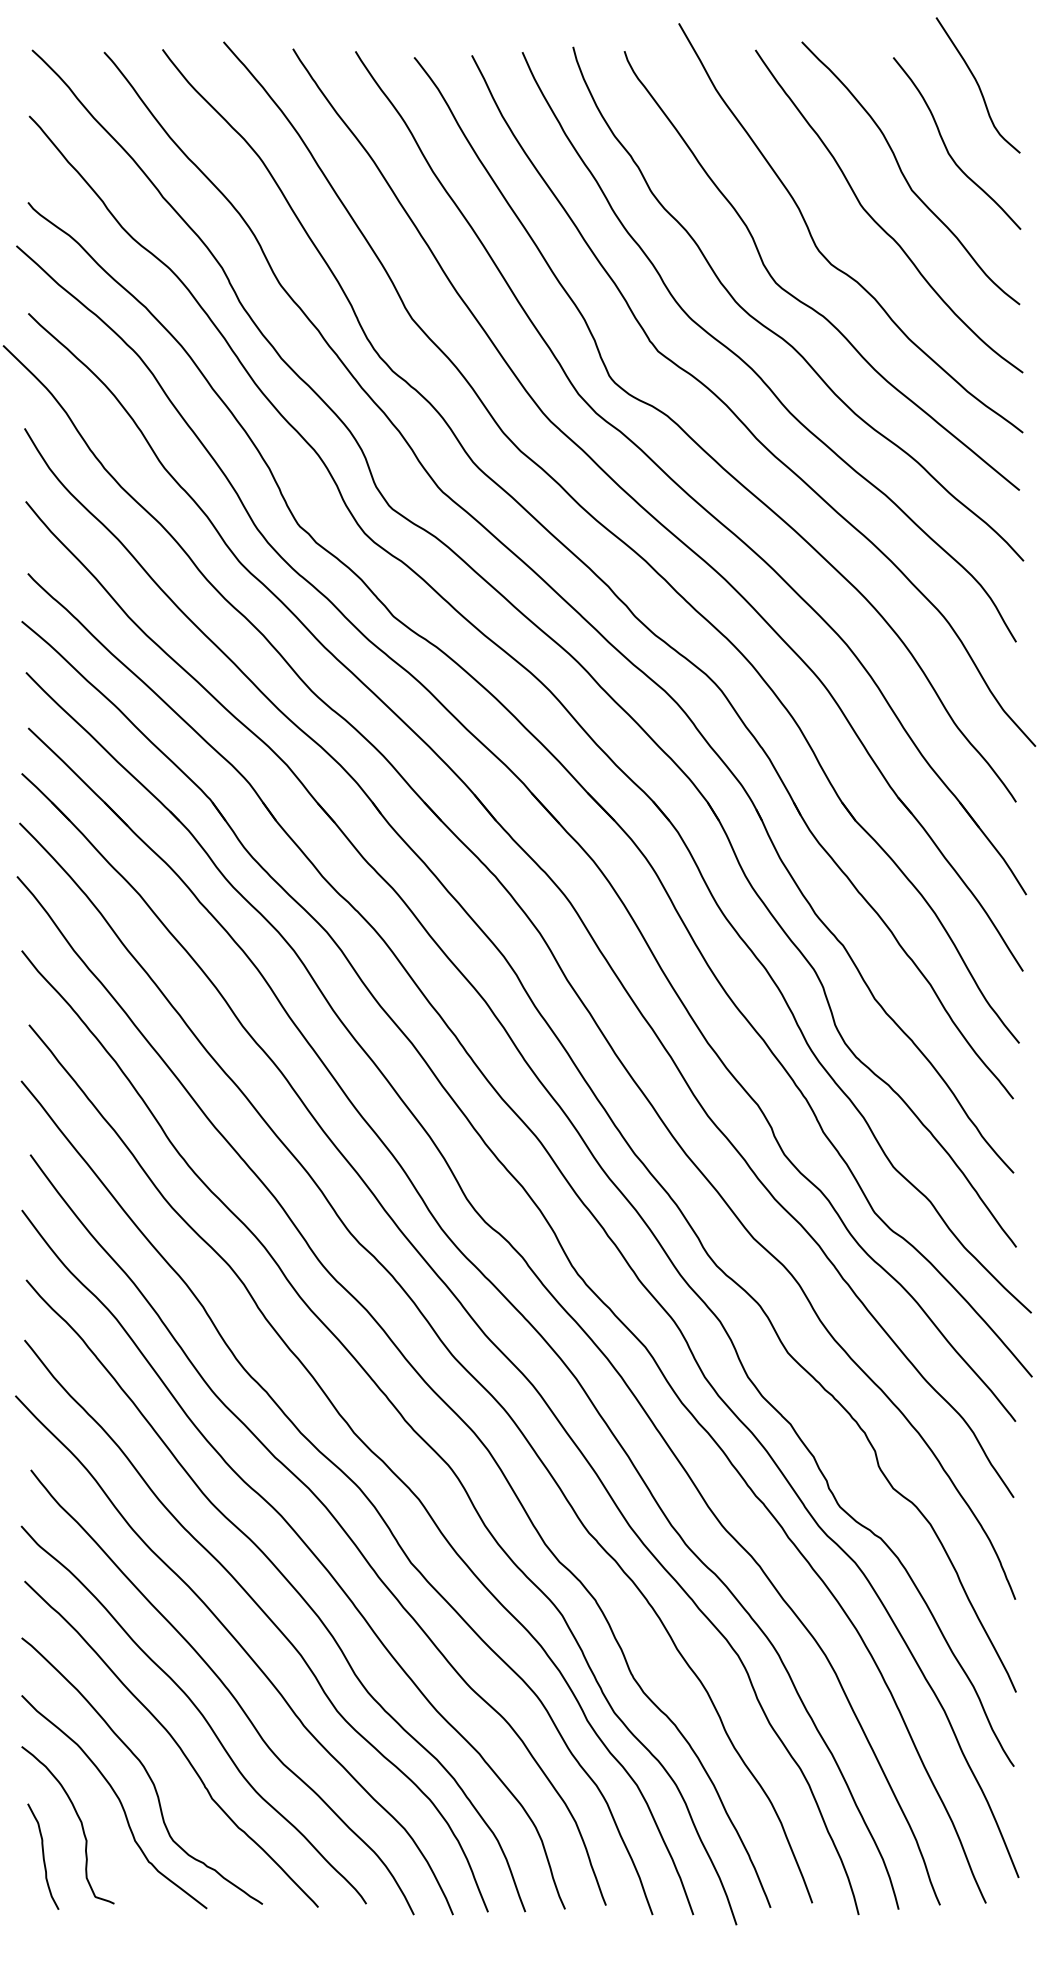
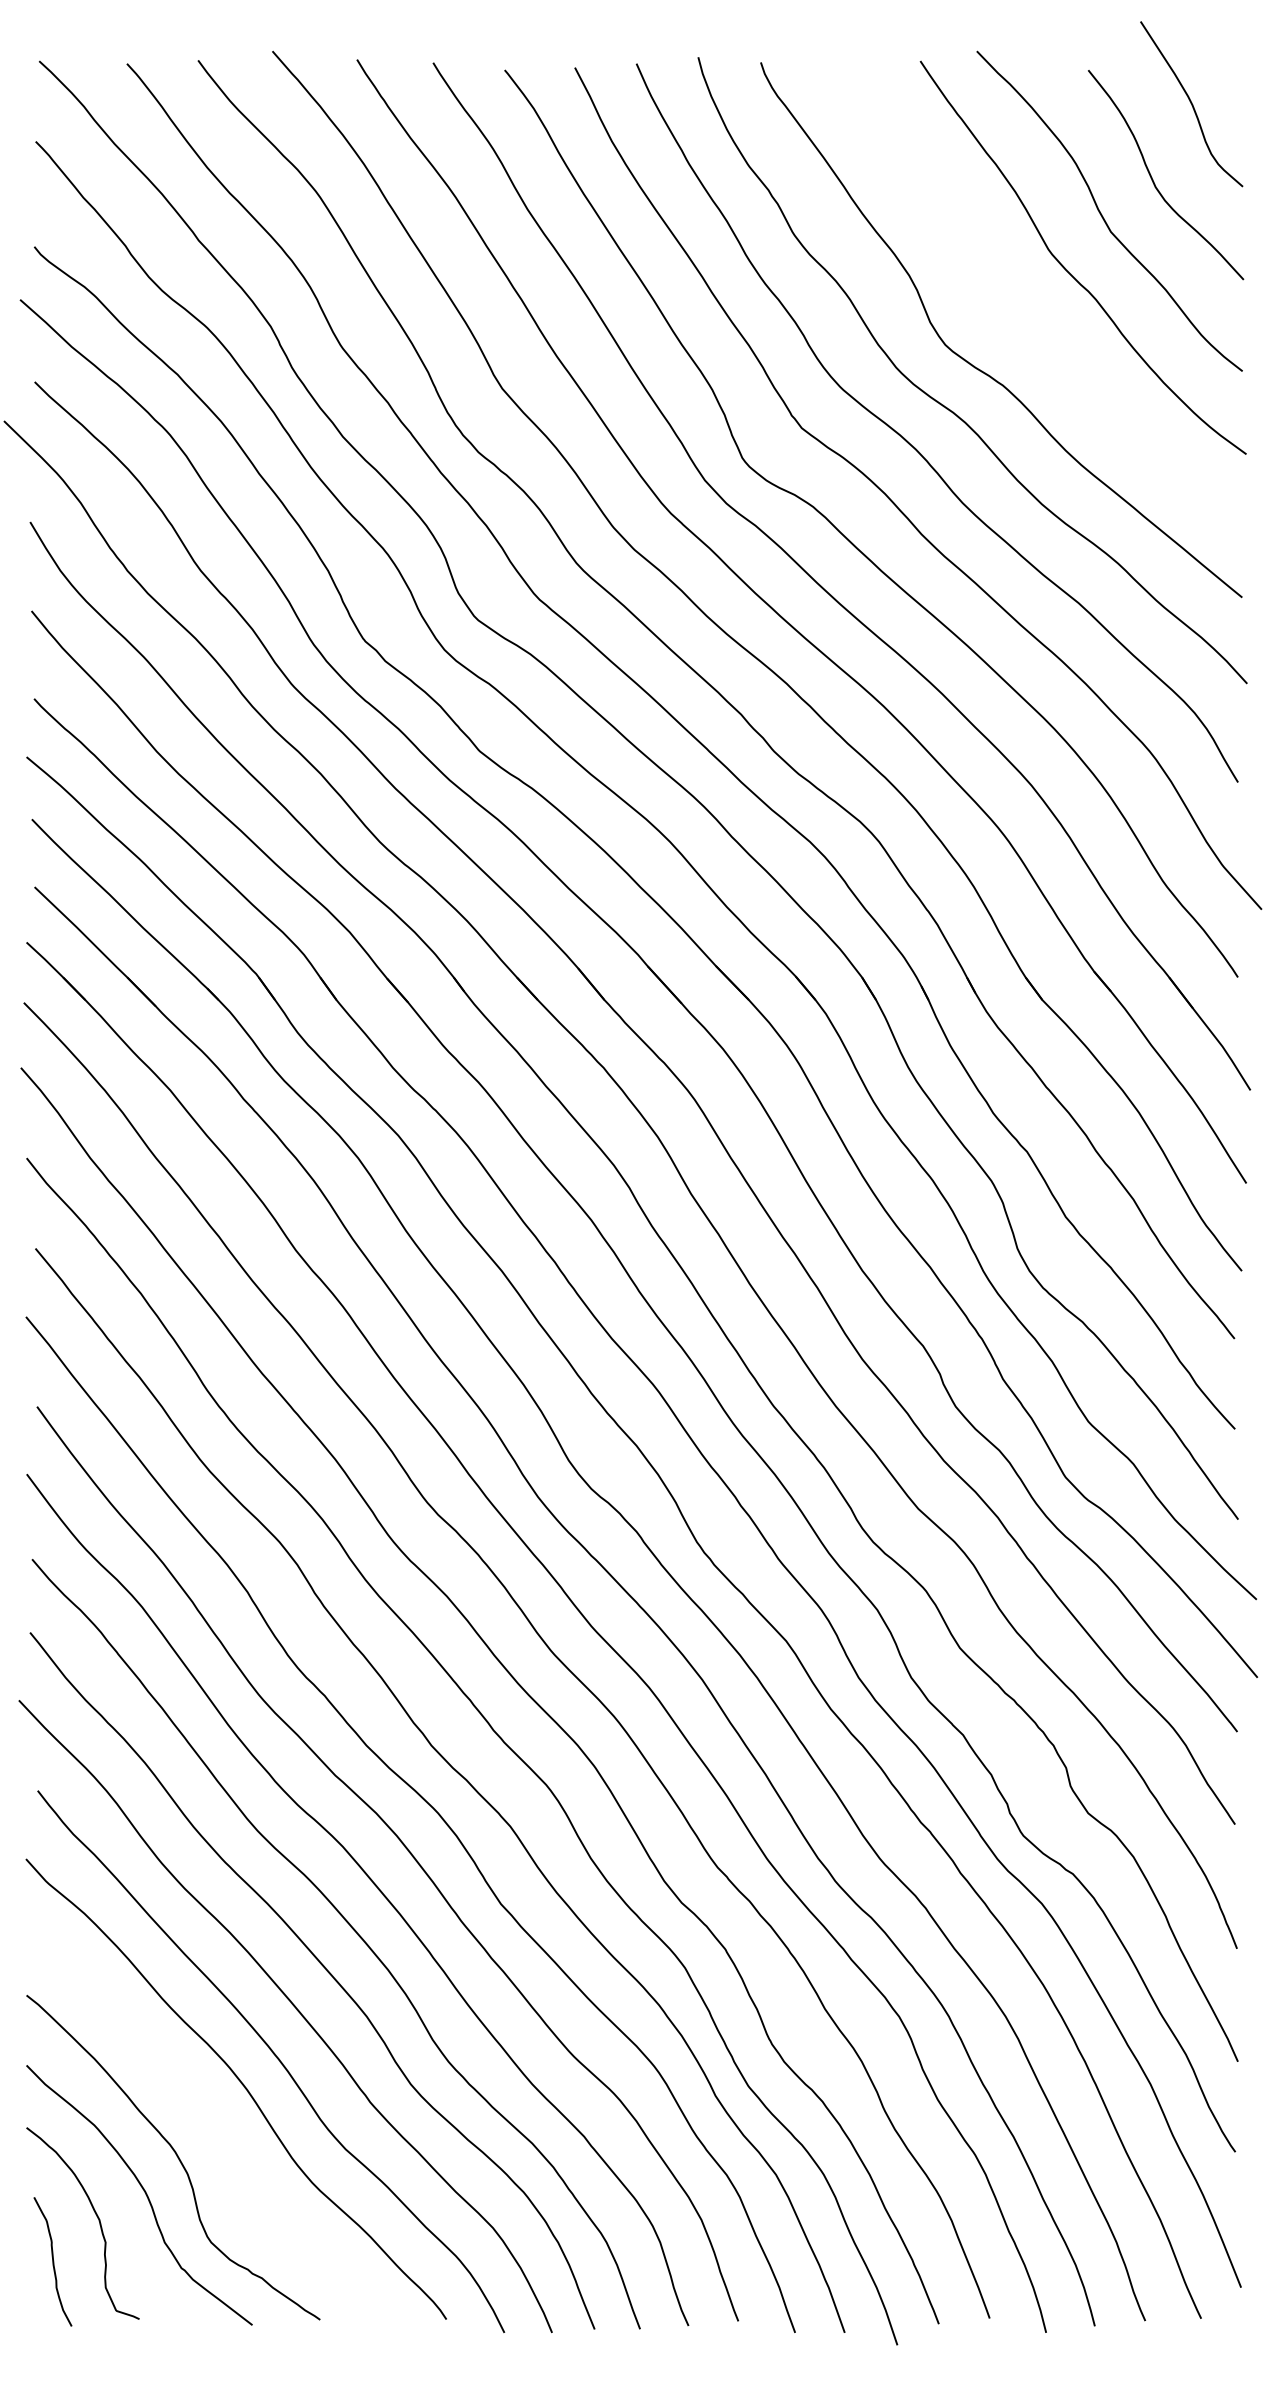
curve: (819, 249) -> (998, 304), removed
curve: (174, 1742) -> (212, 2122), removed

